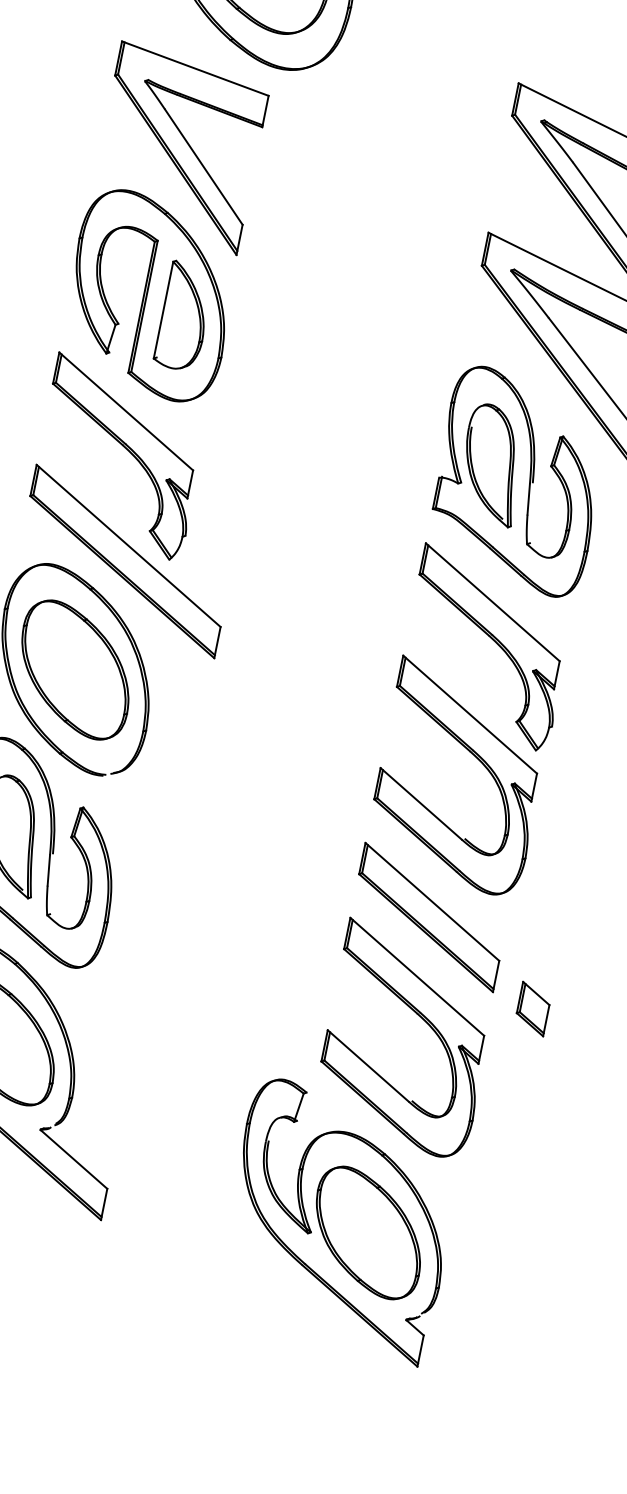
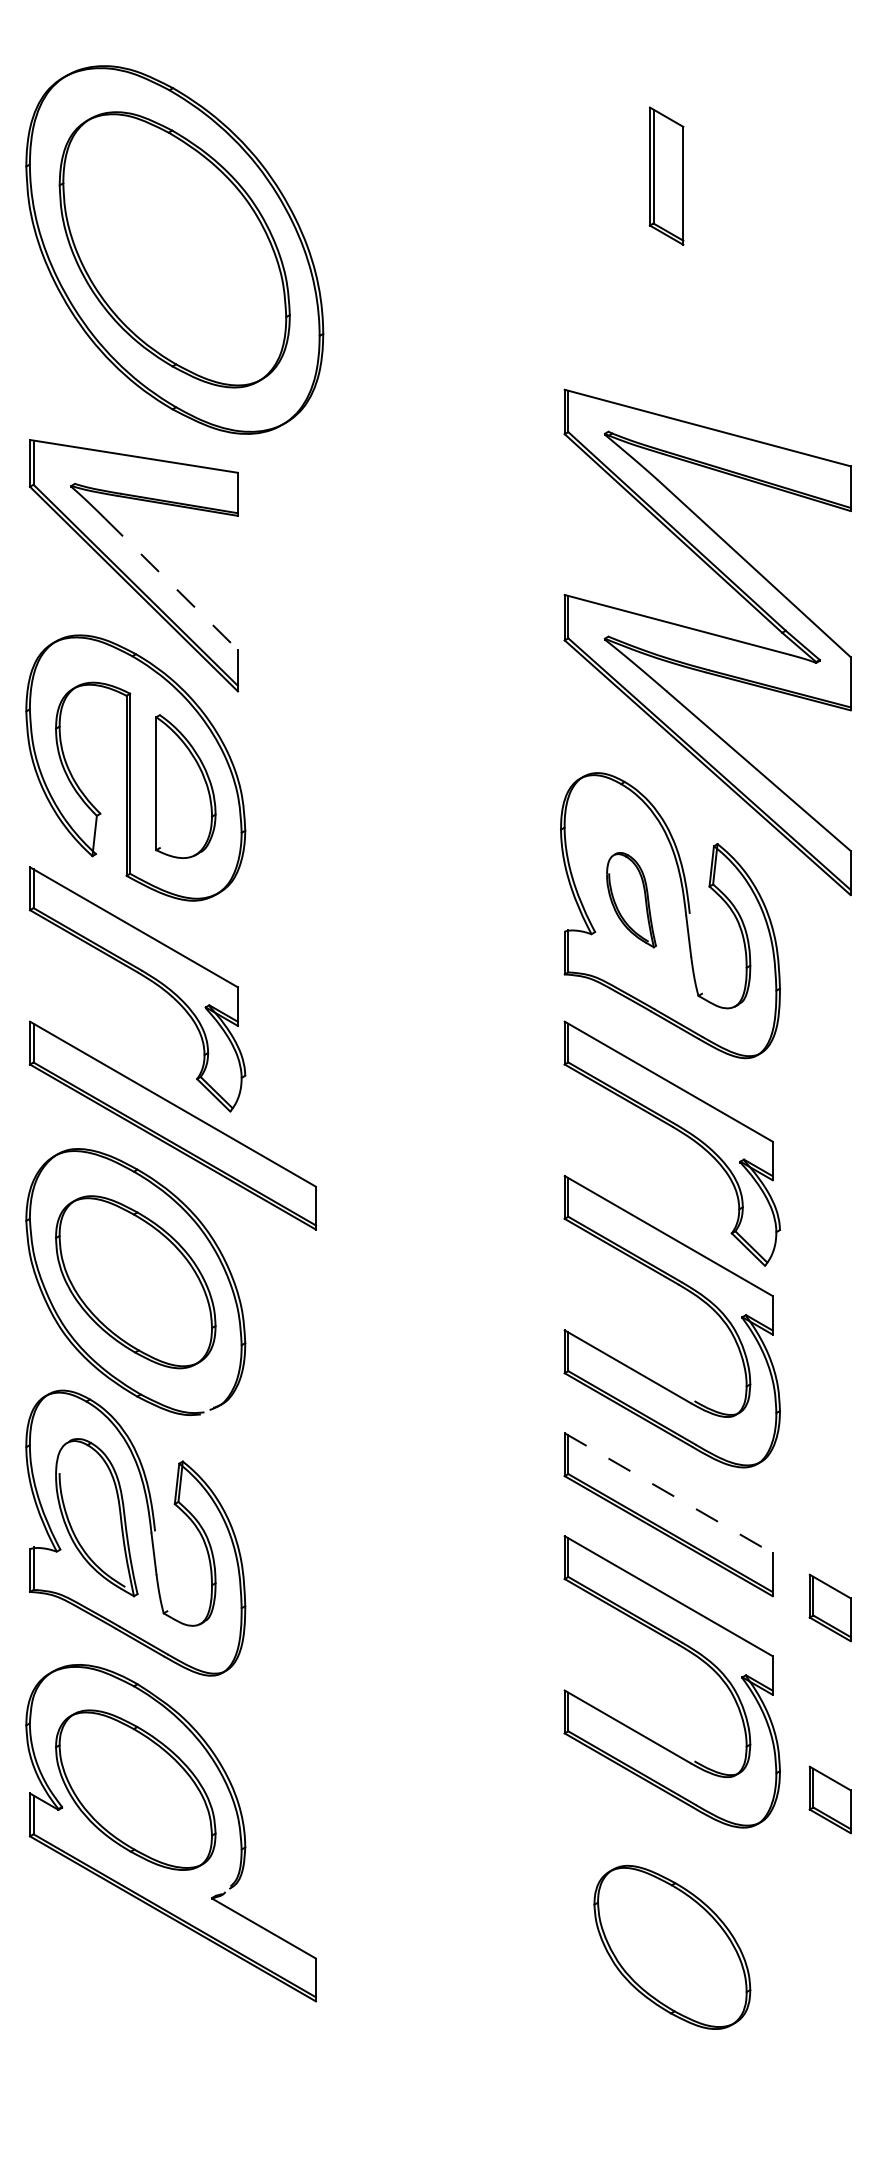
line: (203, 167) -> (171, 584), solid -> dashed
part: (492, 464) -> (631, 899), size x0.6
line: (432, 902) -> (669, 1493), solid -> dashed
part: (504, 1148) -> (829, 1799), added
part: (311, 1232) -> (597, 1961), removed

